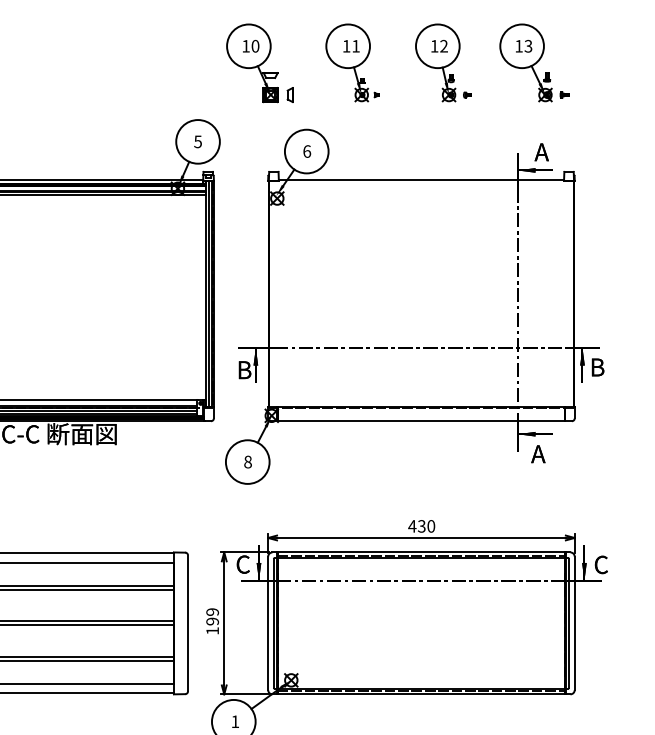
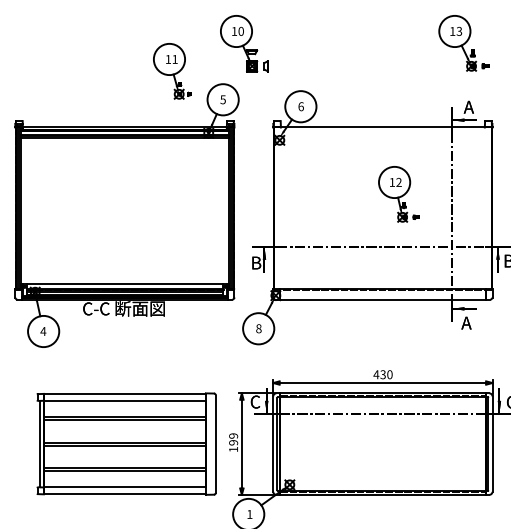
part: (260, 63) -> (244, 43), moved
part: (352, 63) -> (172, 71), moved
part: (443, 63) -> (398, 194), moved

